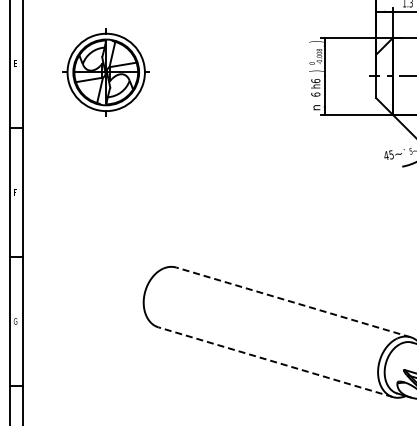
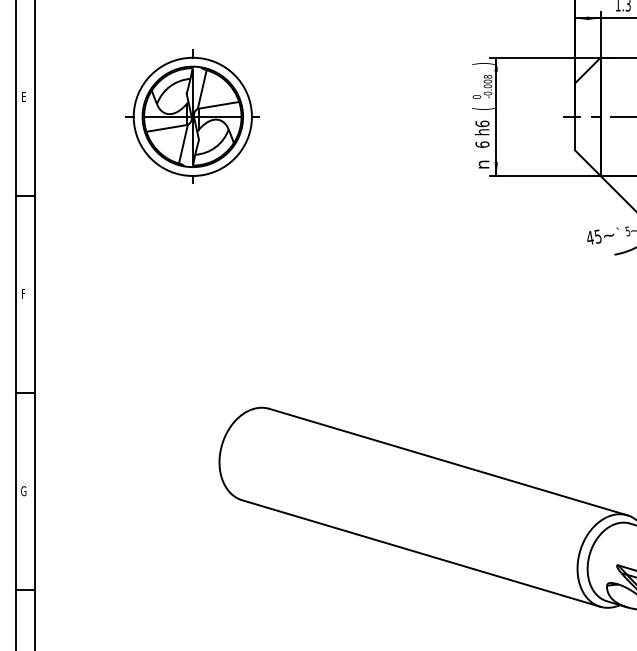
text: (316, 70) -> (483, 107), ) -> (
part: (105, 72) -> (191, 116), moved
line: (293, 302) -> (448, 462), dashed -> solid
line: (275, 362) -> (420, 553), dashed -> solid

